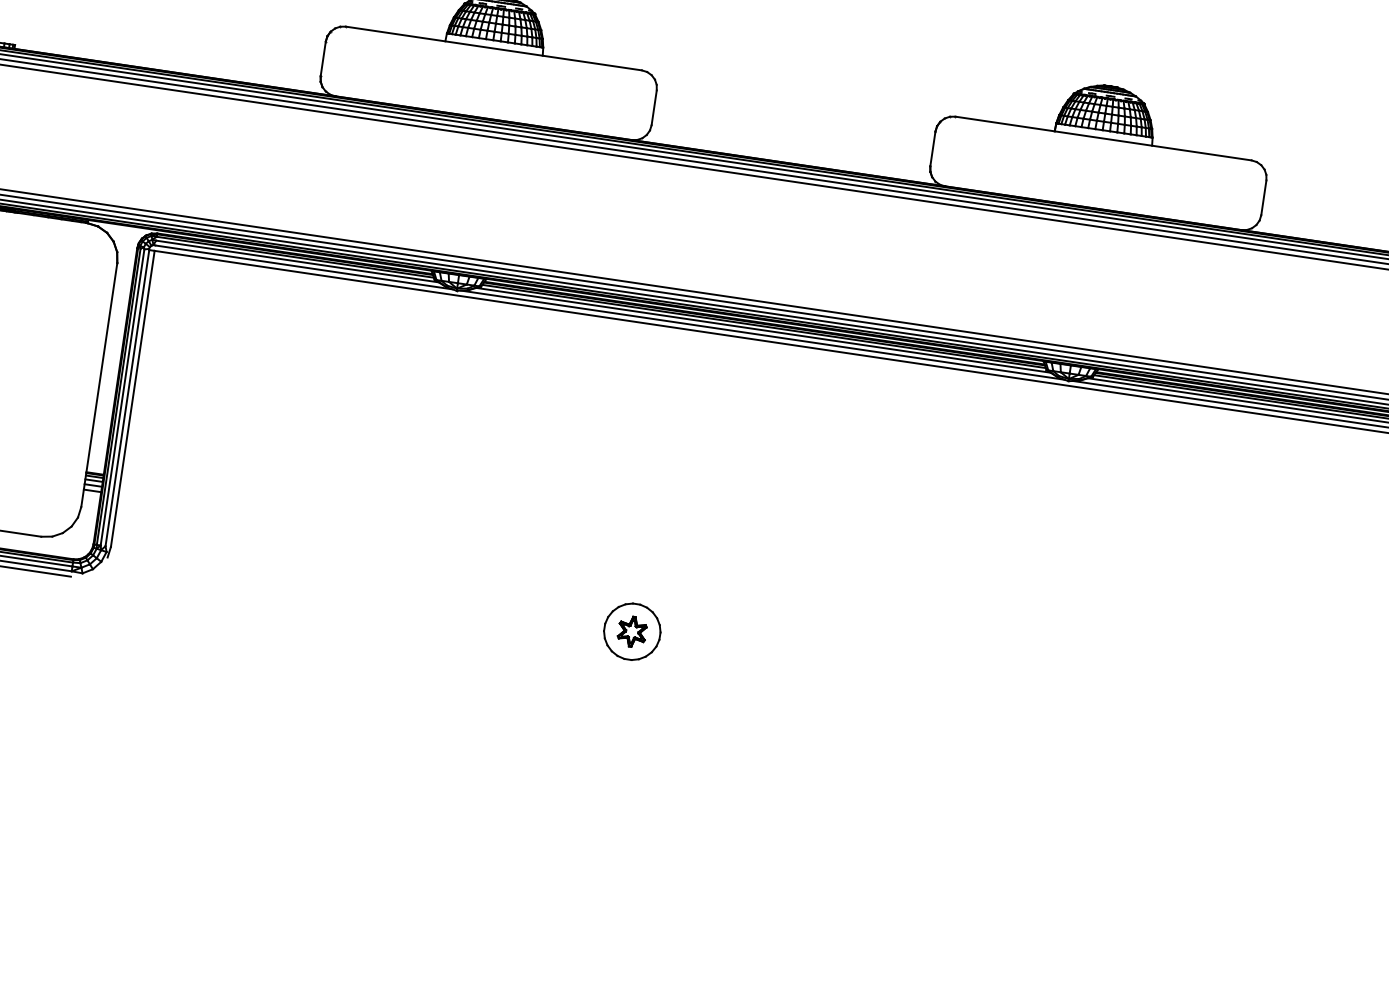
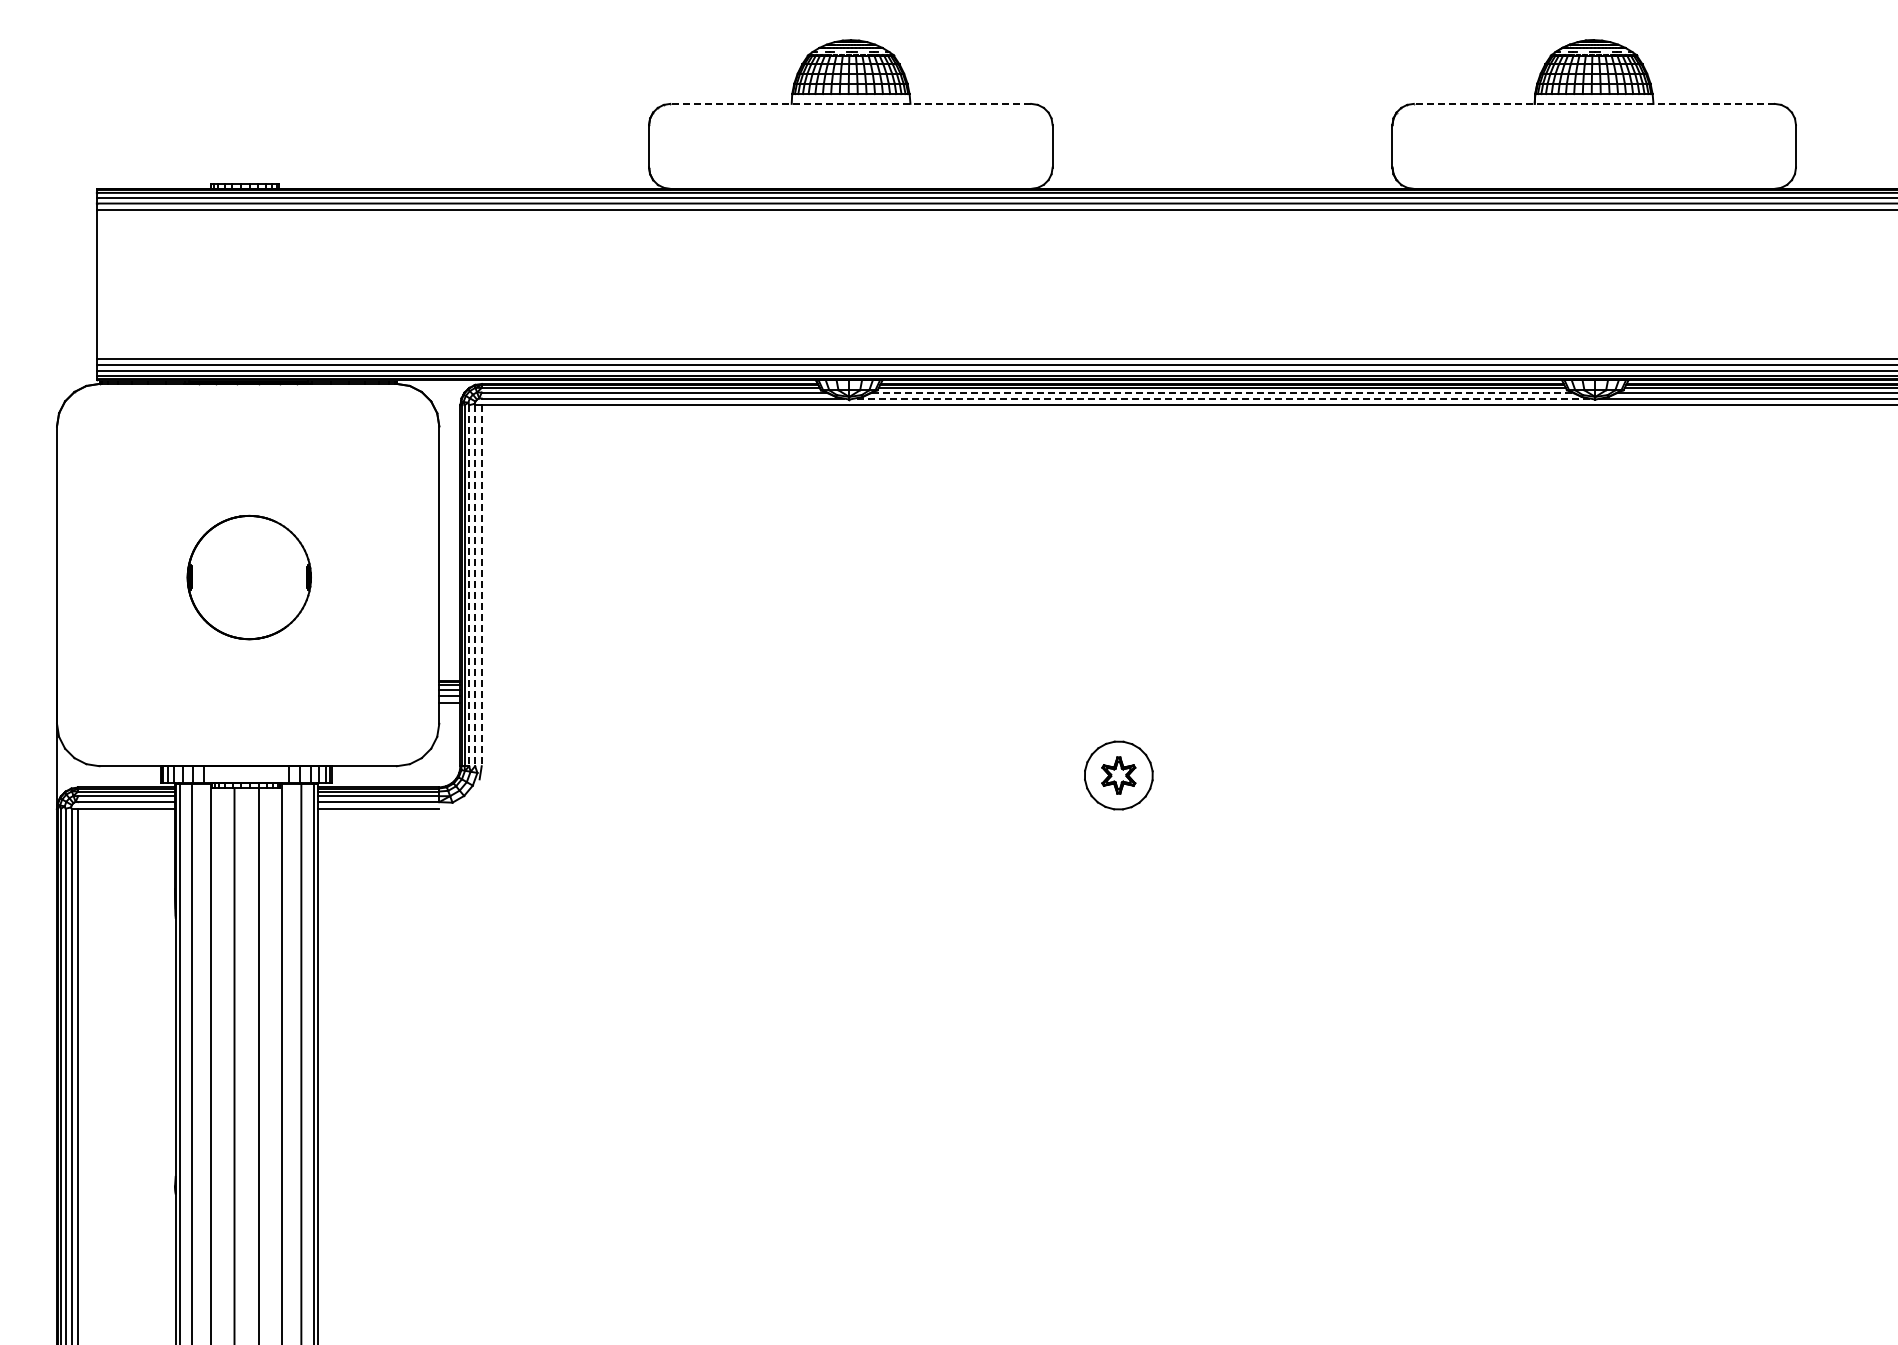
line: (493, 48) -> (850, 103), solid -> dashed
line: (1103, 138) -> (1594, 103), solid -> dashed
line: (762, 330) -> (1221, 392), solid -> dashed
line: (762, 335) -> (1222, 398), solid -> dashed
line: (122, 397) -> (469, 585), solid -> dashed
line: (127, 398) -> (475, 585), solid -> dashed
line: (132, 398) -> (481, 585), solid -> dashed

